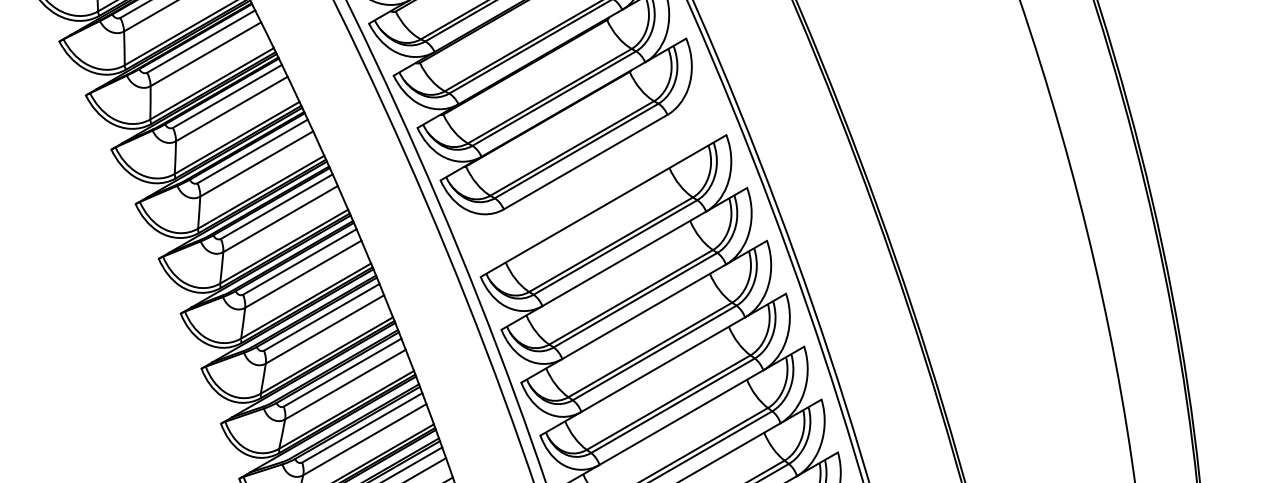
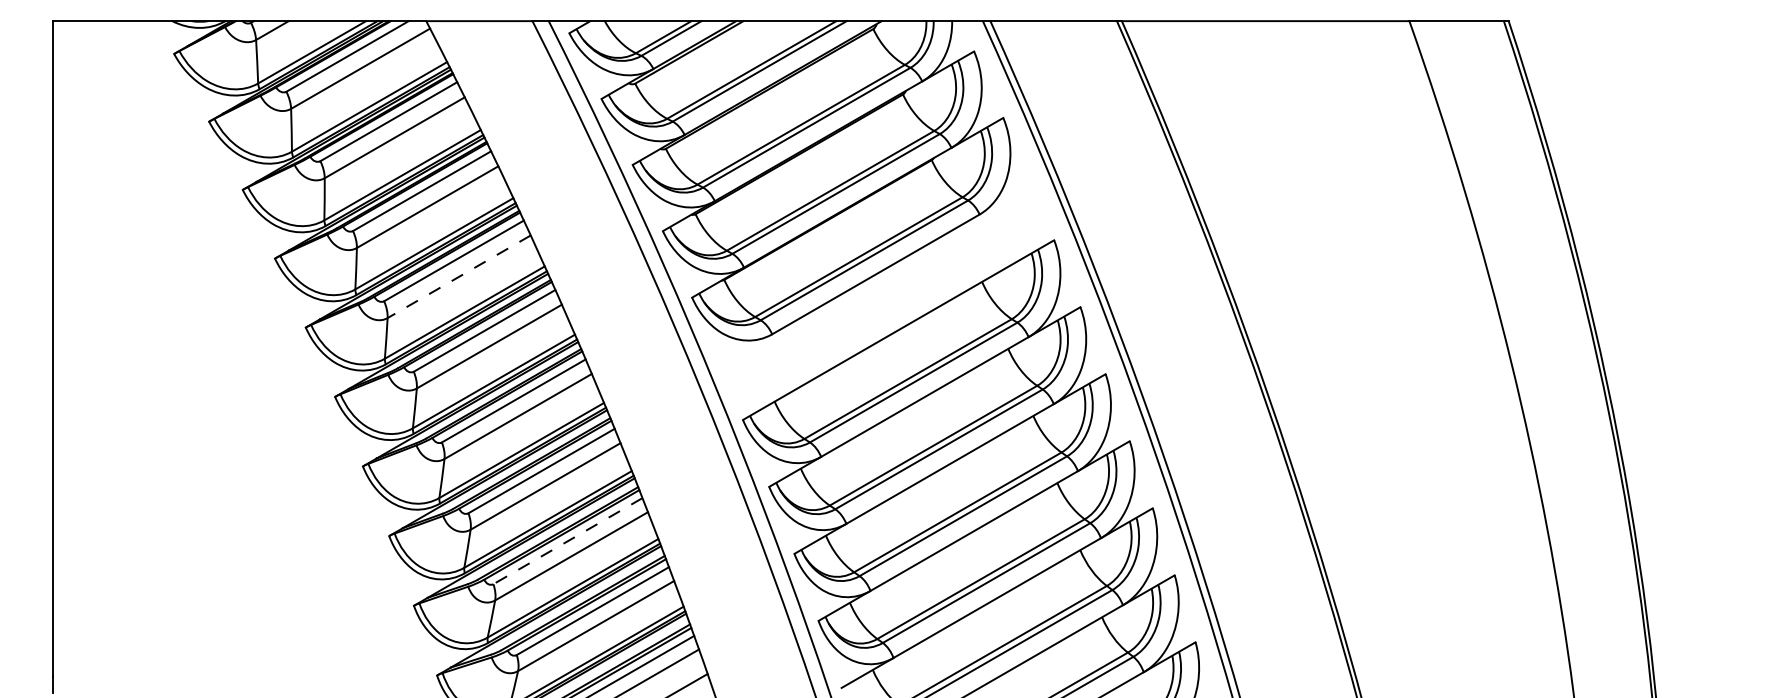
line: (257, 163) -> (459, 276), solid -> dashed
line: (342, 372) -> (567, 541), solid -> dashed

